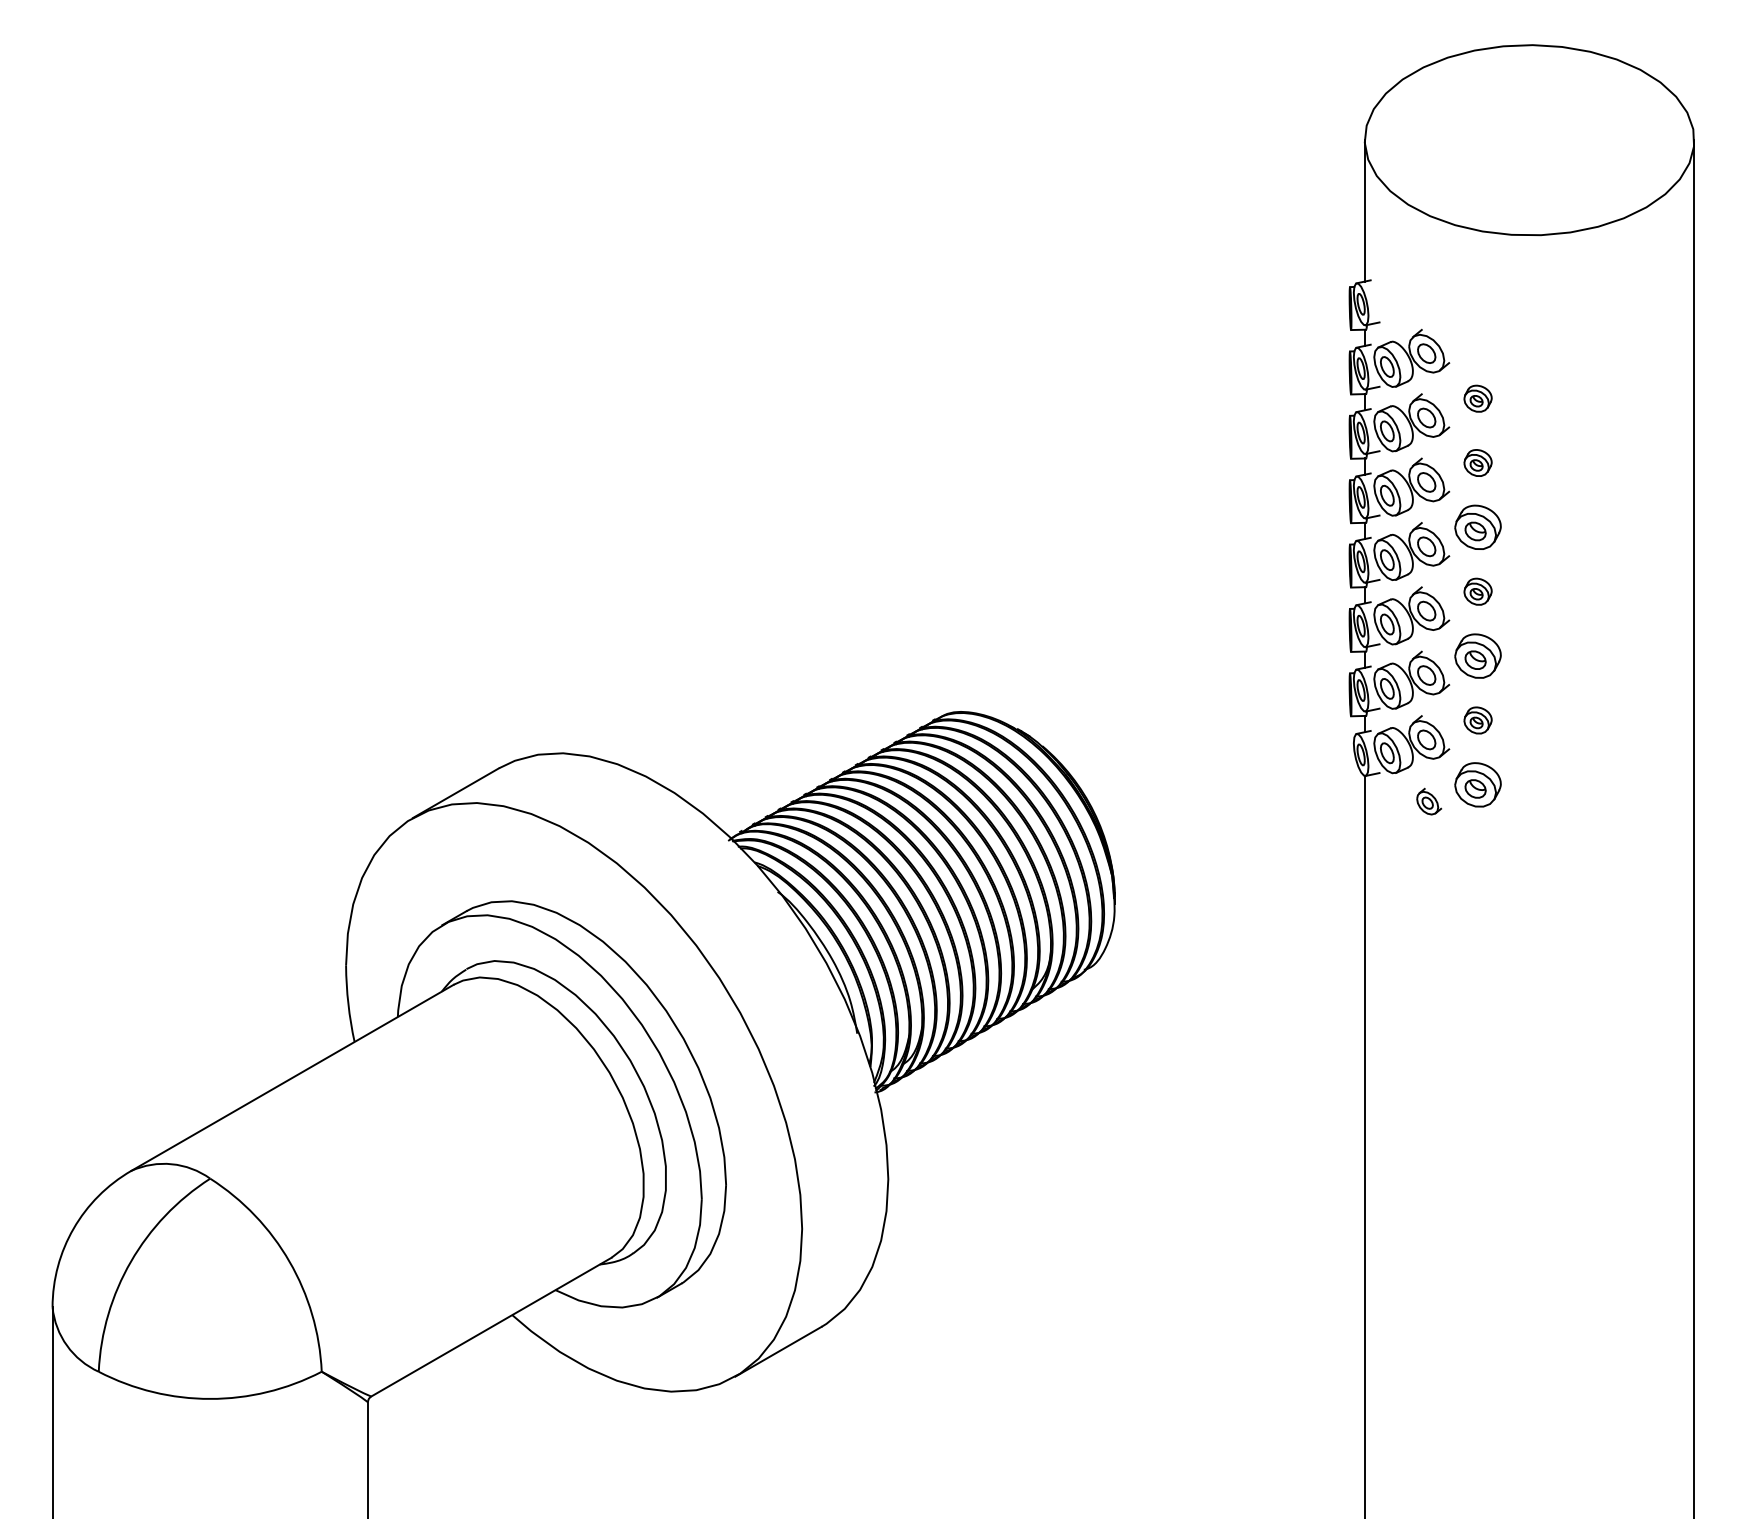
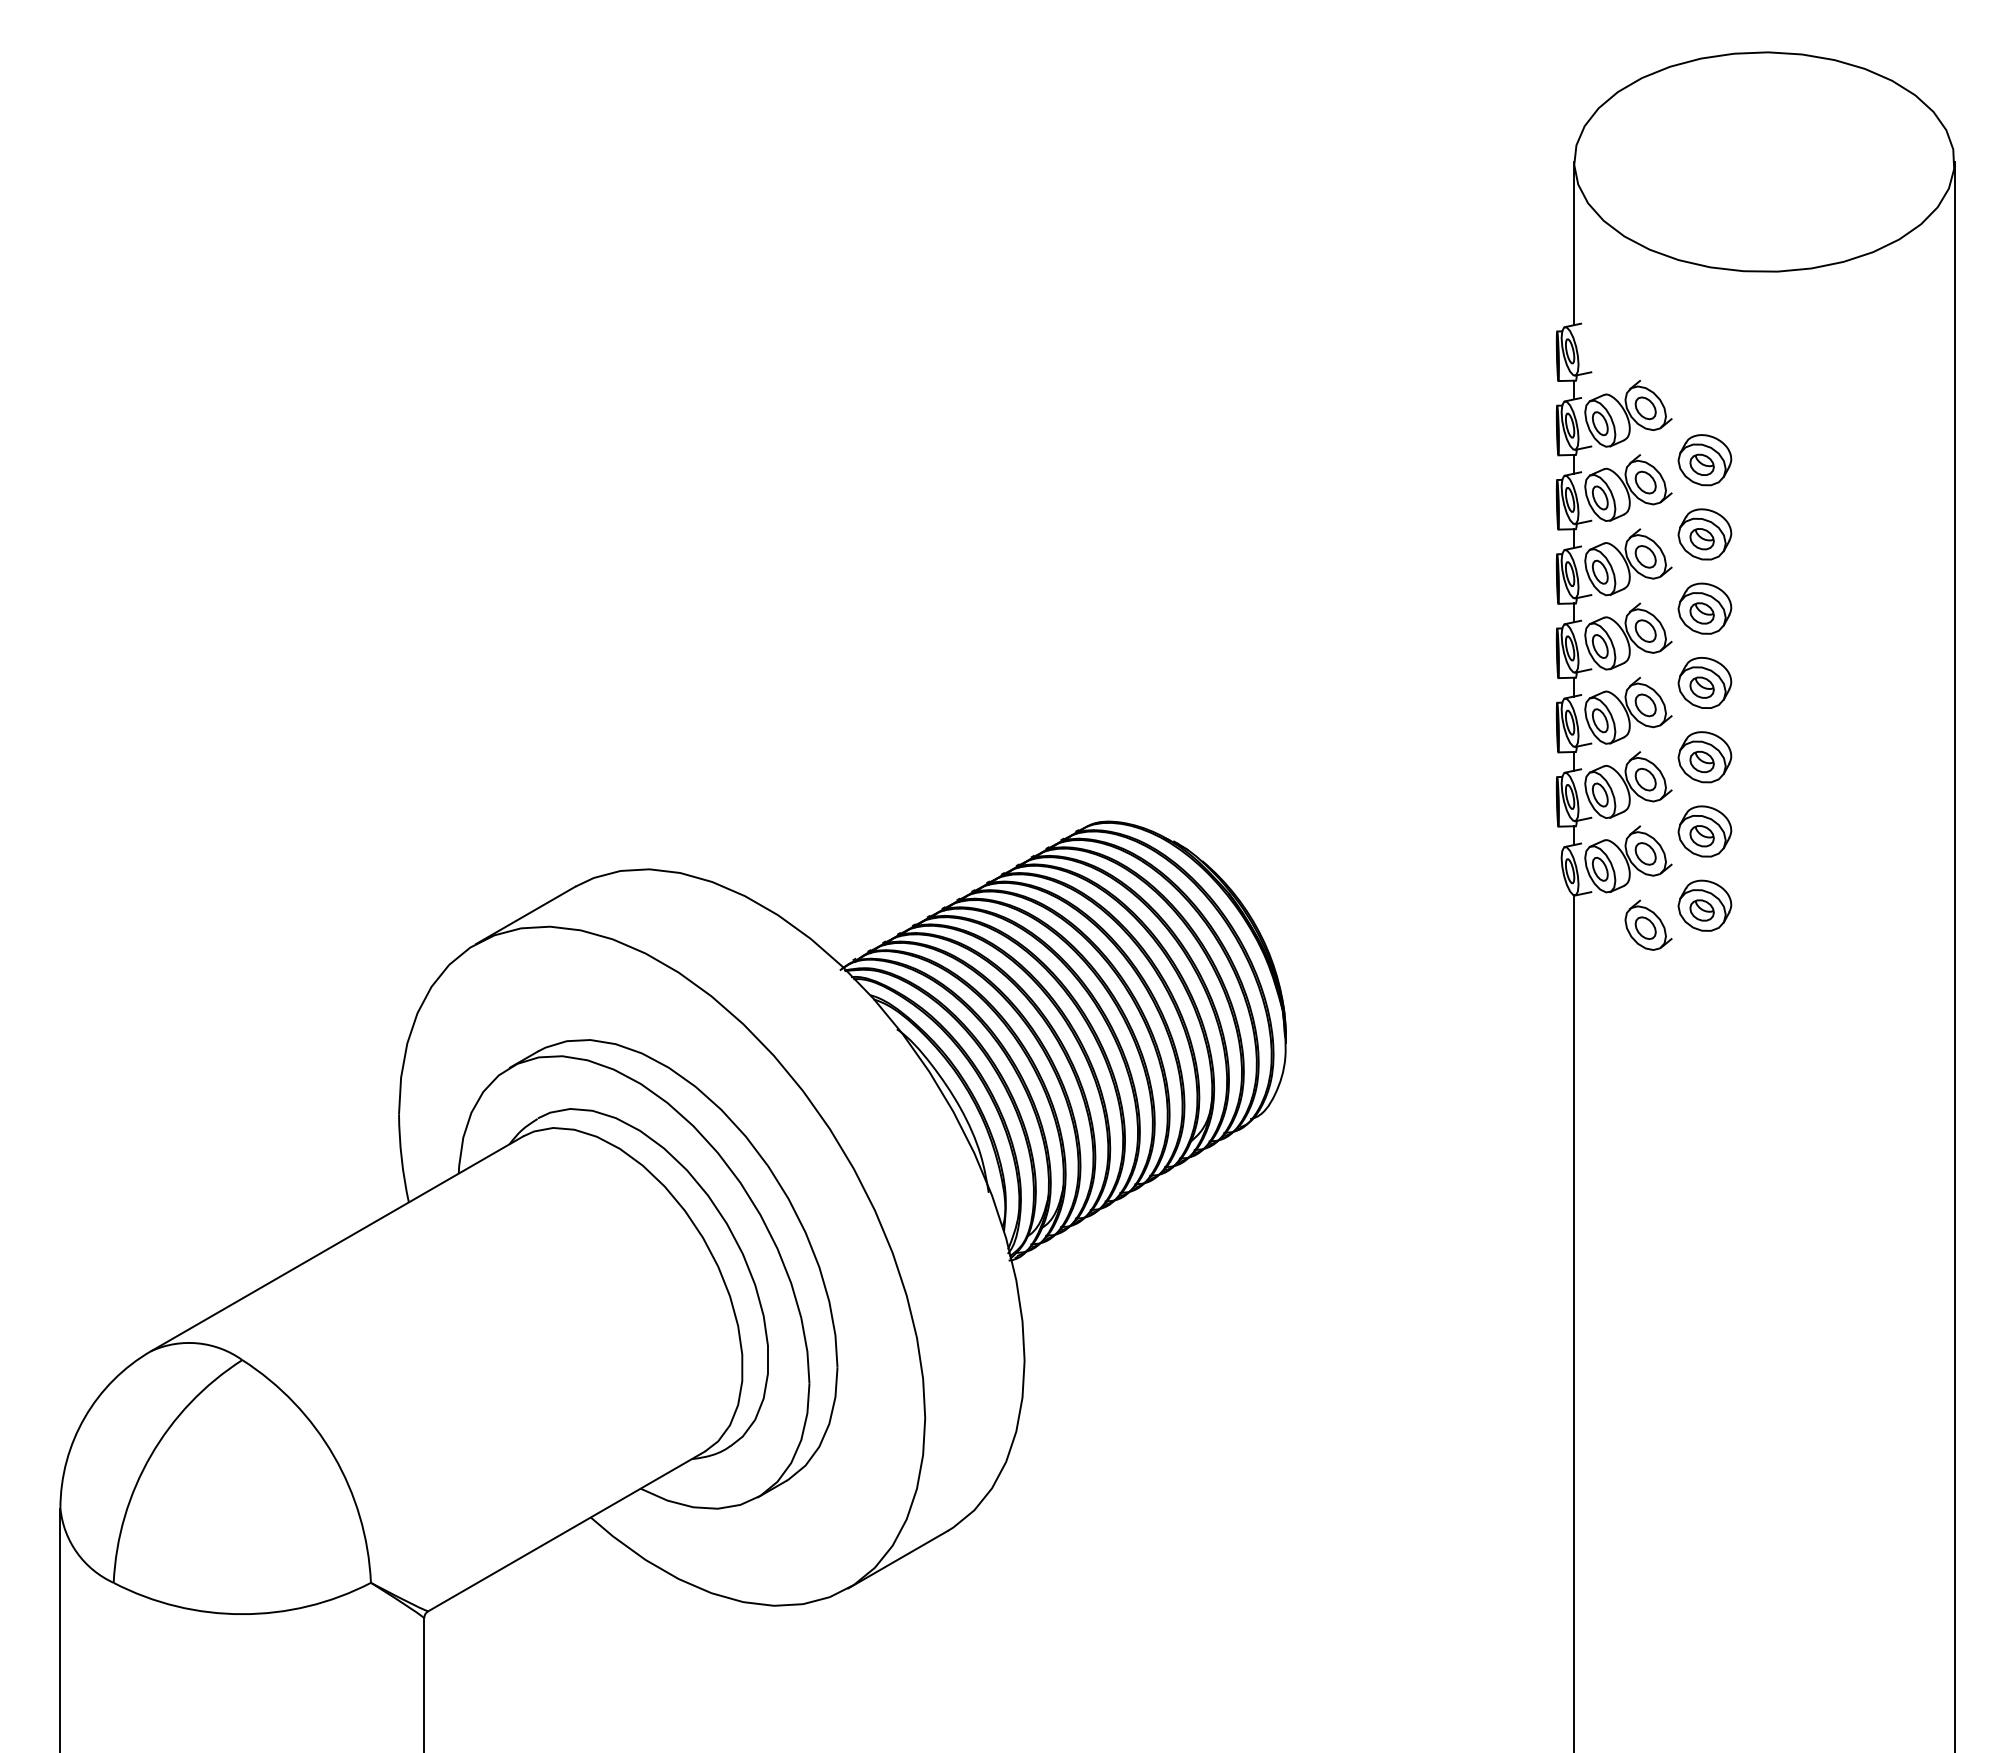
part: (1477, 398) -> (1704, 460), size x1.67
part: (1477, 463) -> (1704, 534), size x1.67
part: (1477, 591) -> (1704, 682), size x1.67
part: (1477, 720) -> (1704, 831), size x1.67
part: (1429, 801) -> (1648, 924), size x1.67

